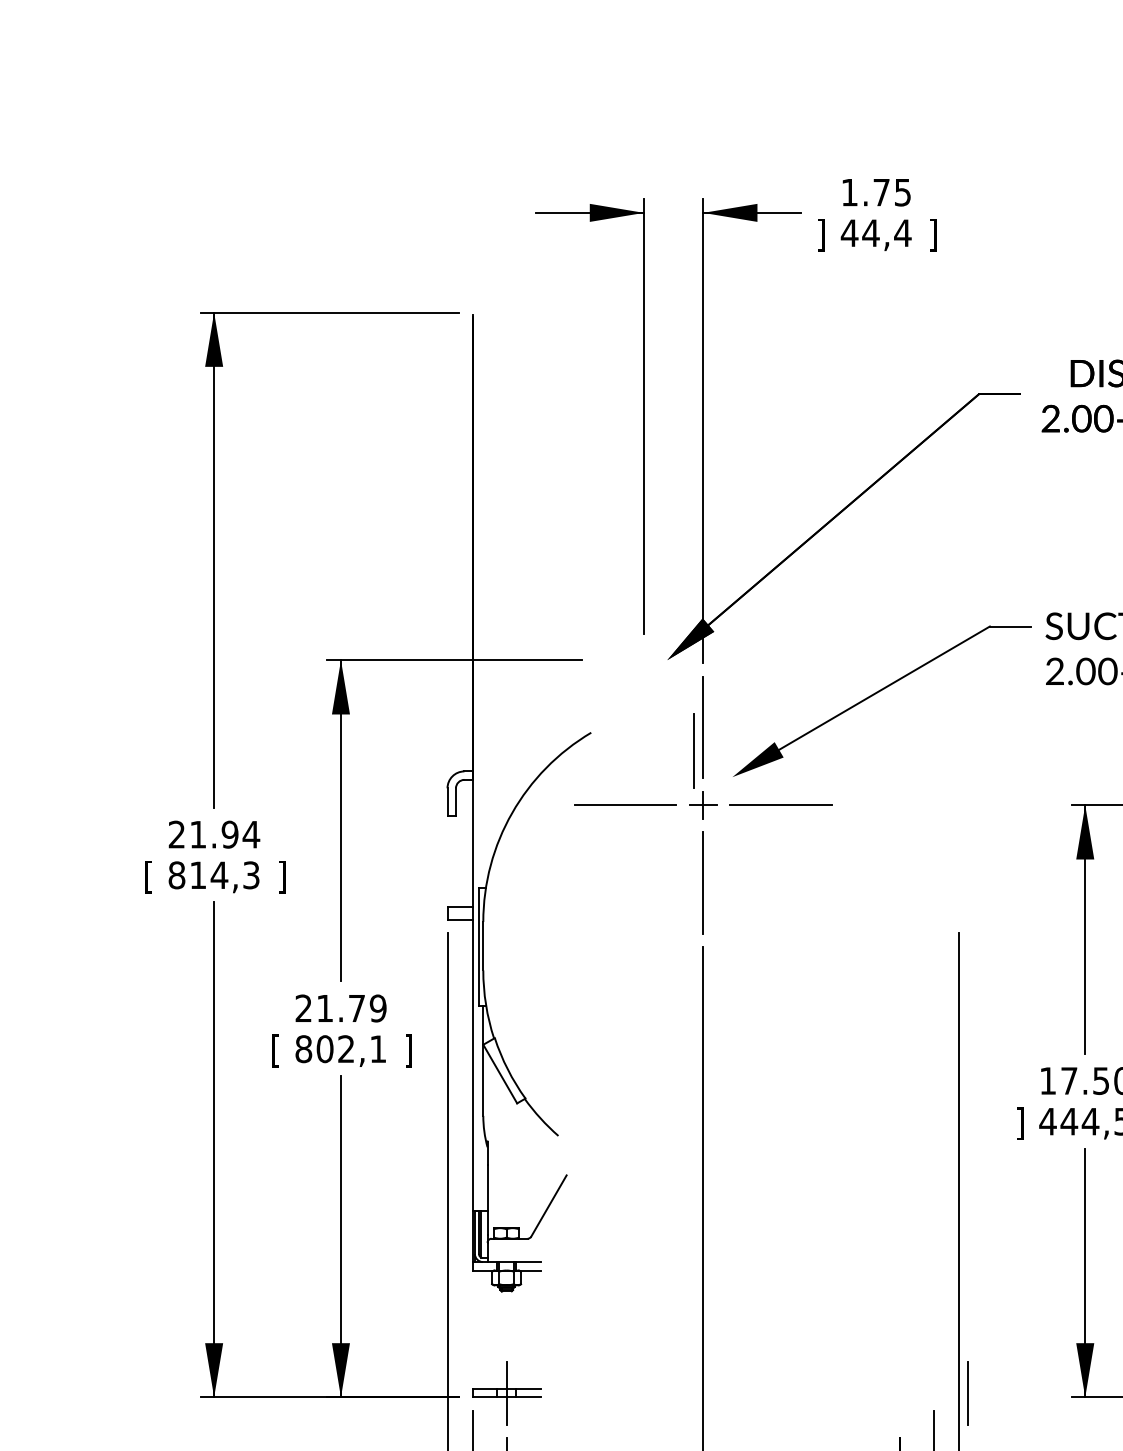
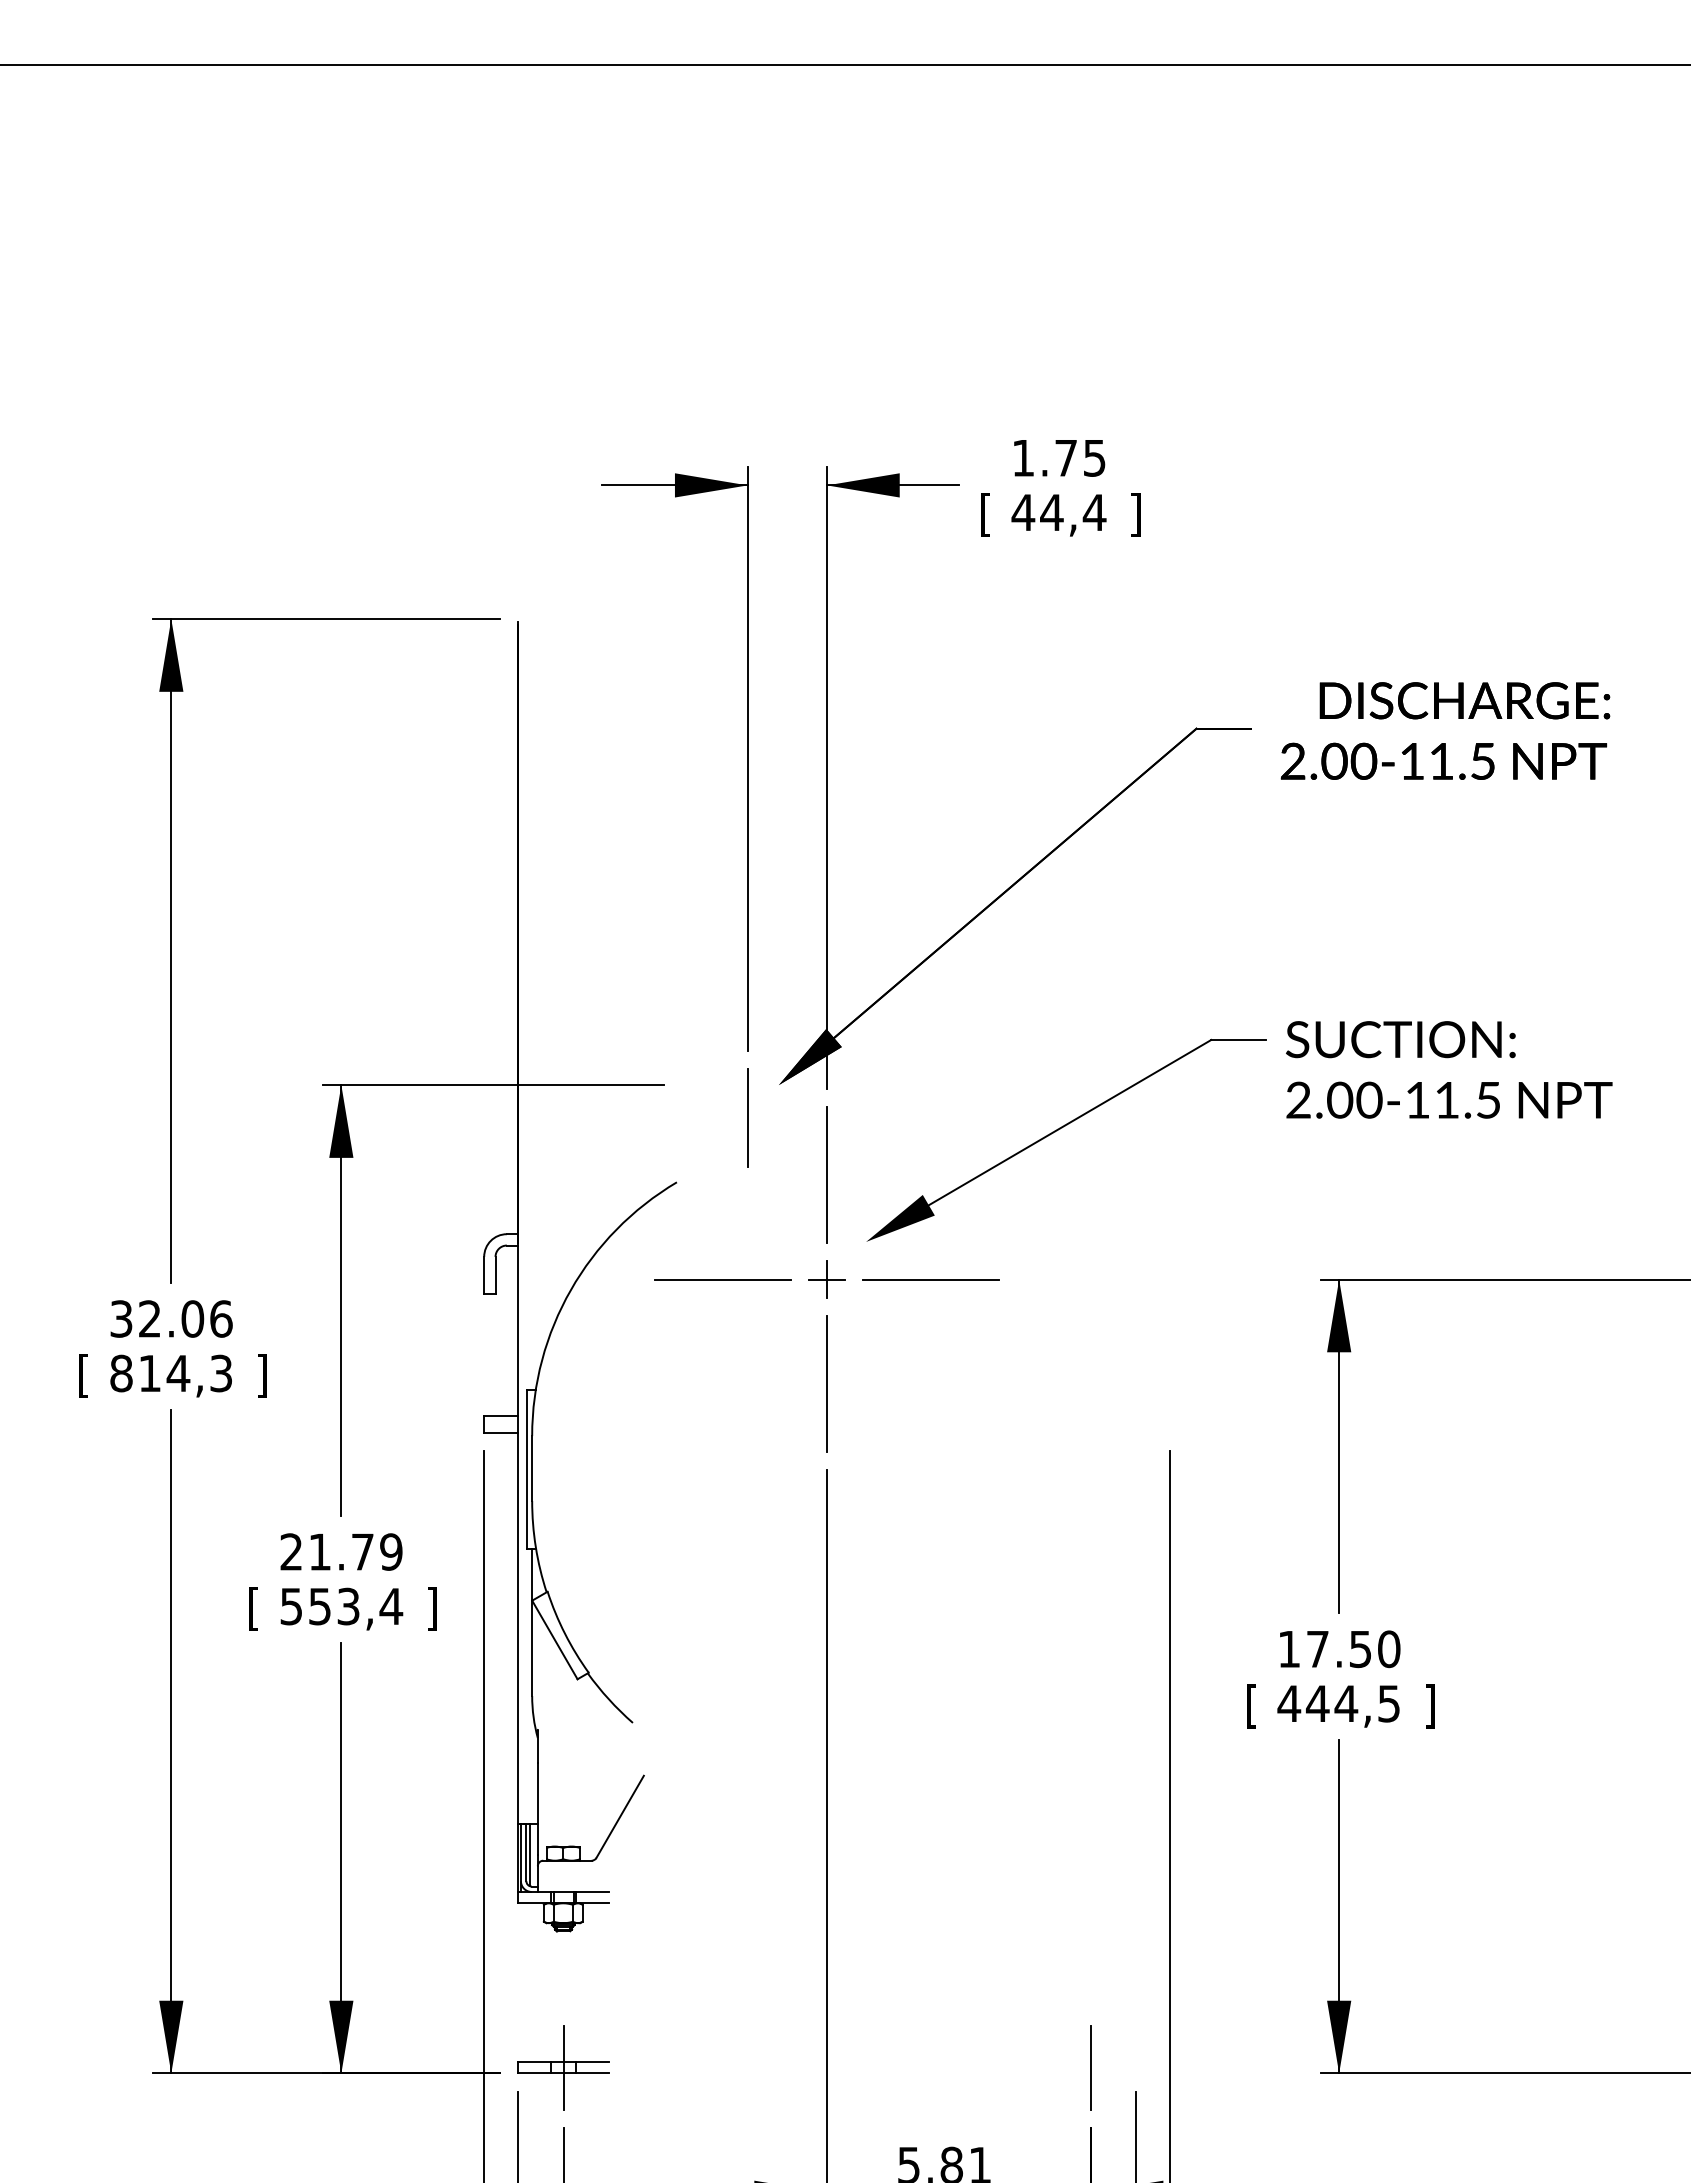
text: (821, 234) -> (985, 514), ] -> [
line: (693, 750) -> (747, 1117), moved
text: (214, 834) -> (171, 1318), 21.94 -> 32.06
text: (341, 1049) -> (341, 1606), 802,1 -> 553,4
text: (1019, 1123) -> (1251, 1706), ] -> [
line: (967, 1392) -> (1090, 2067), moved

